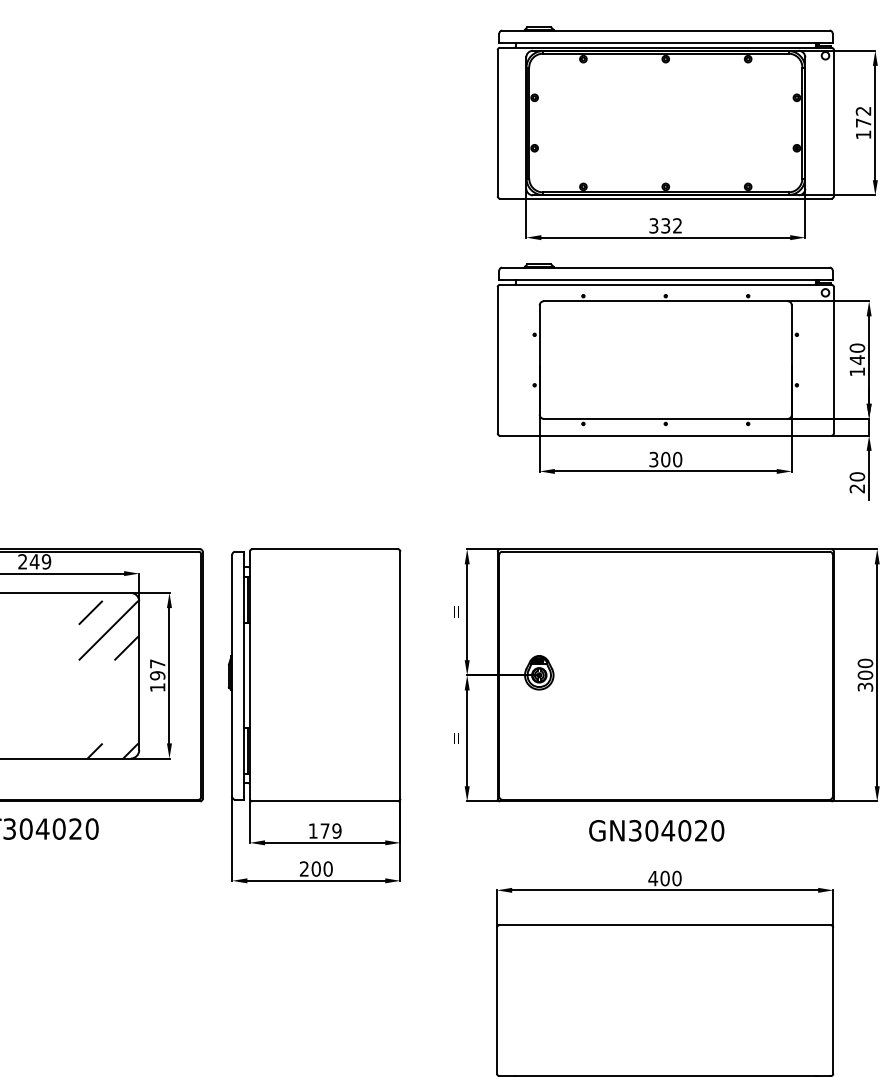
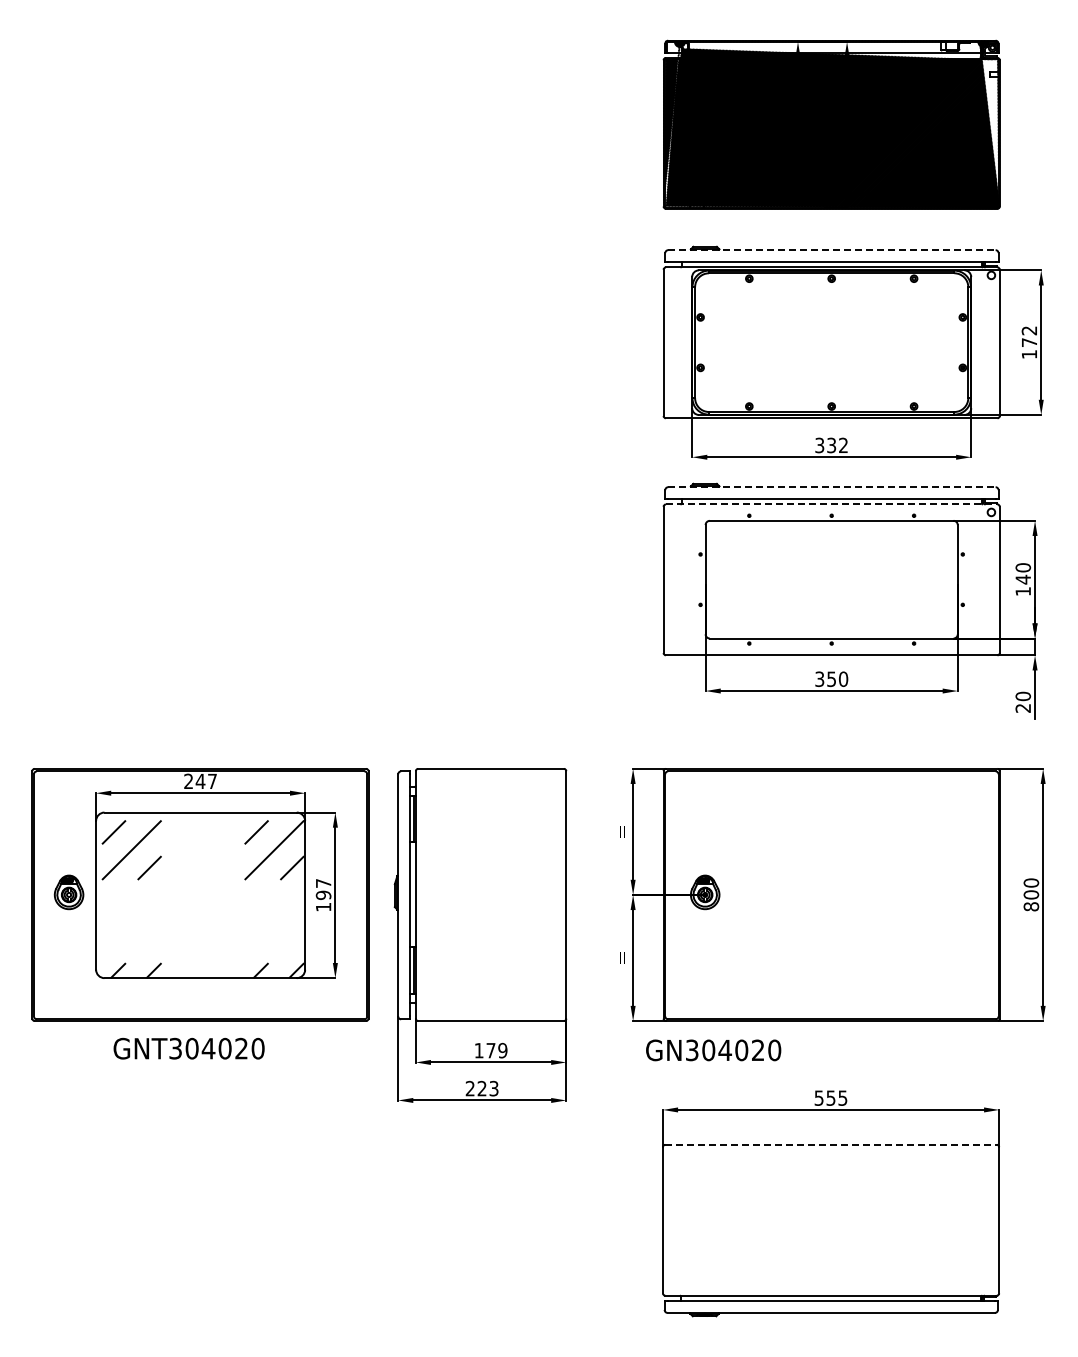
line: (665, 30) -> (831, 250), solid -> dashed
line: (665, 267) -> (831, 487), solid -> dashed
line: (665, 284) -> (831, 504), solid -> dashed
text: (665, 459) -> (831, 679), 300 -> 350
text: (46, 561) -> (212, 781), 249 -> 247
text: (865, 686) -> (1031, 906), 300 -> 800
text: (656, 830) -> (713, 1050), moved
text: (321, 868) -> (487, 1088), 200 -> 223
text: (664, 877) -> (830, 1097), 400 -> 555
line: (665, 924) -> (831, 1144), solid -> dashed

